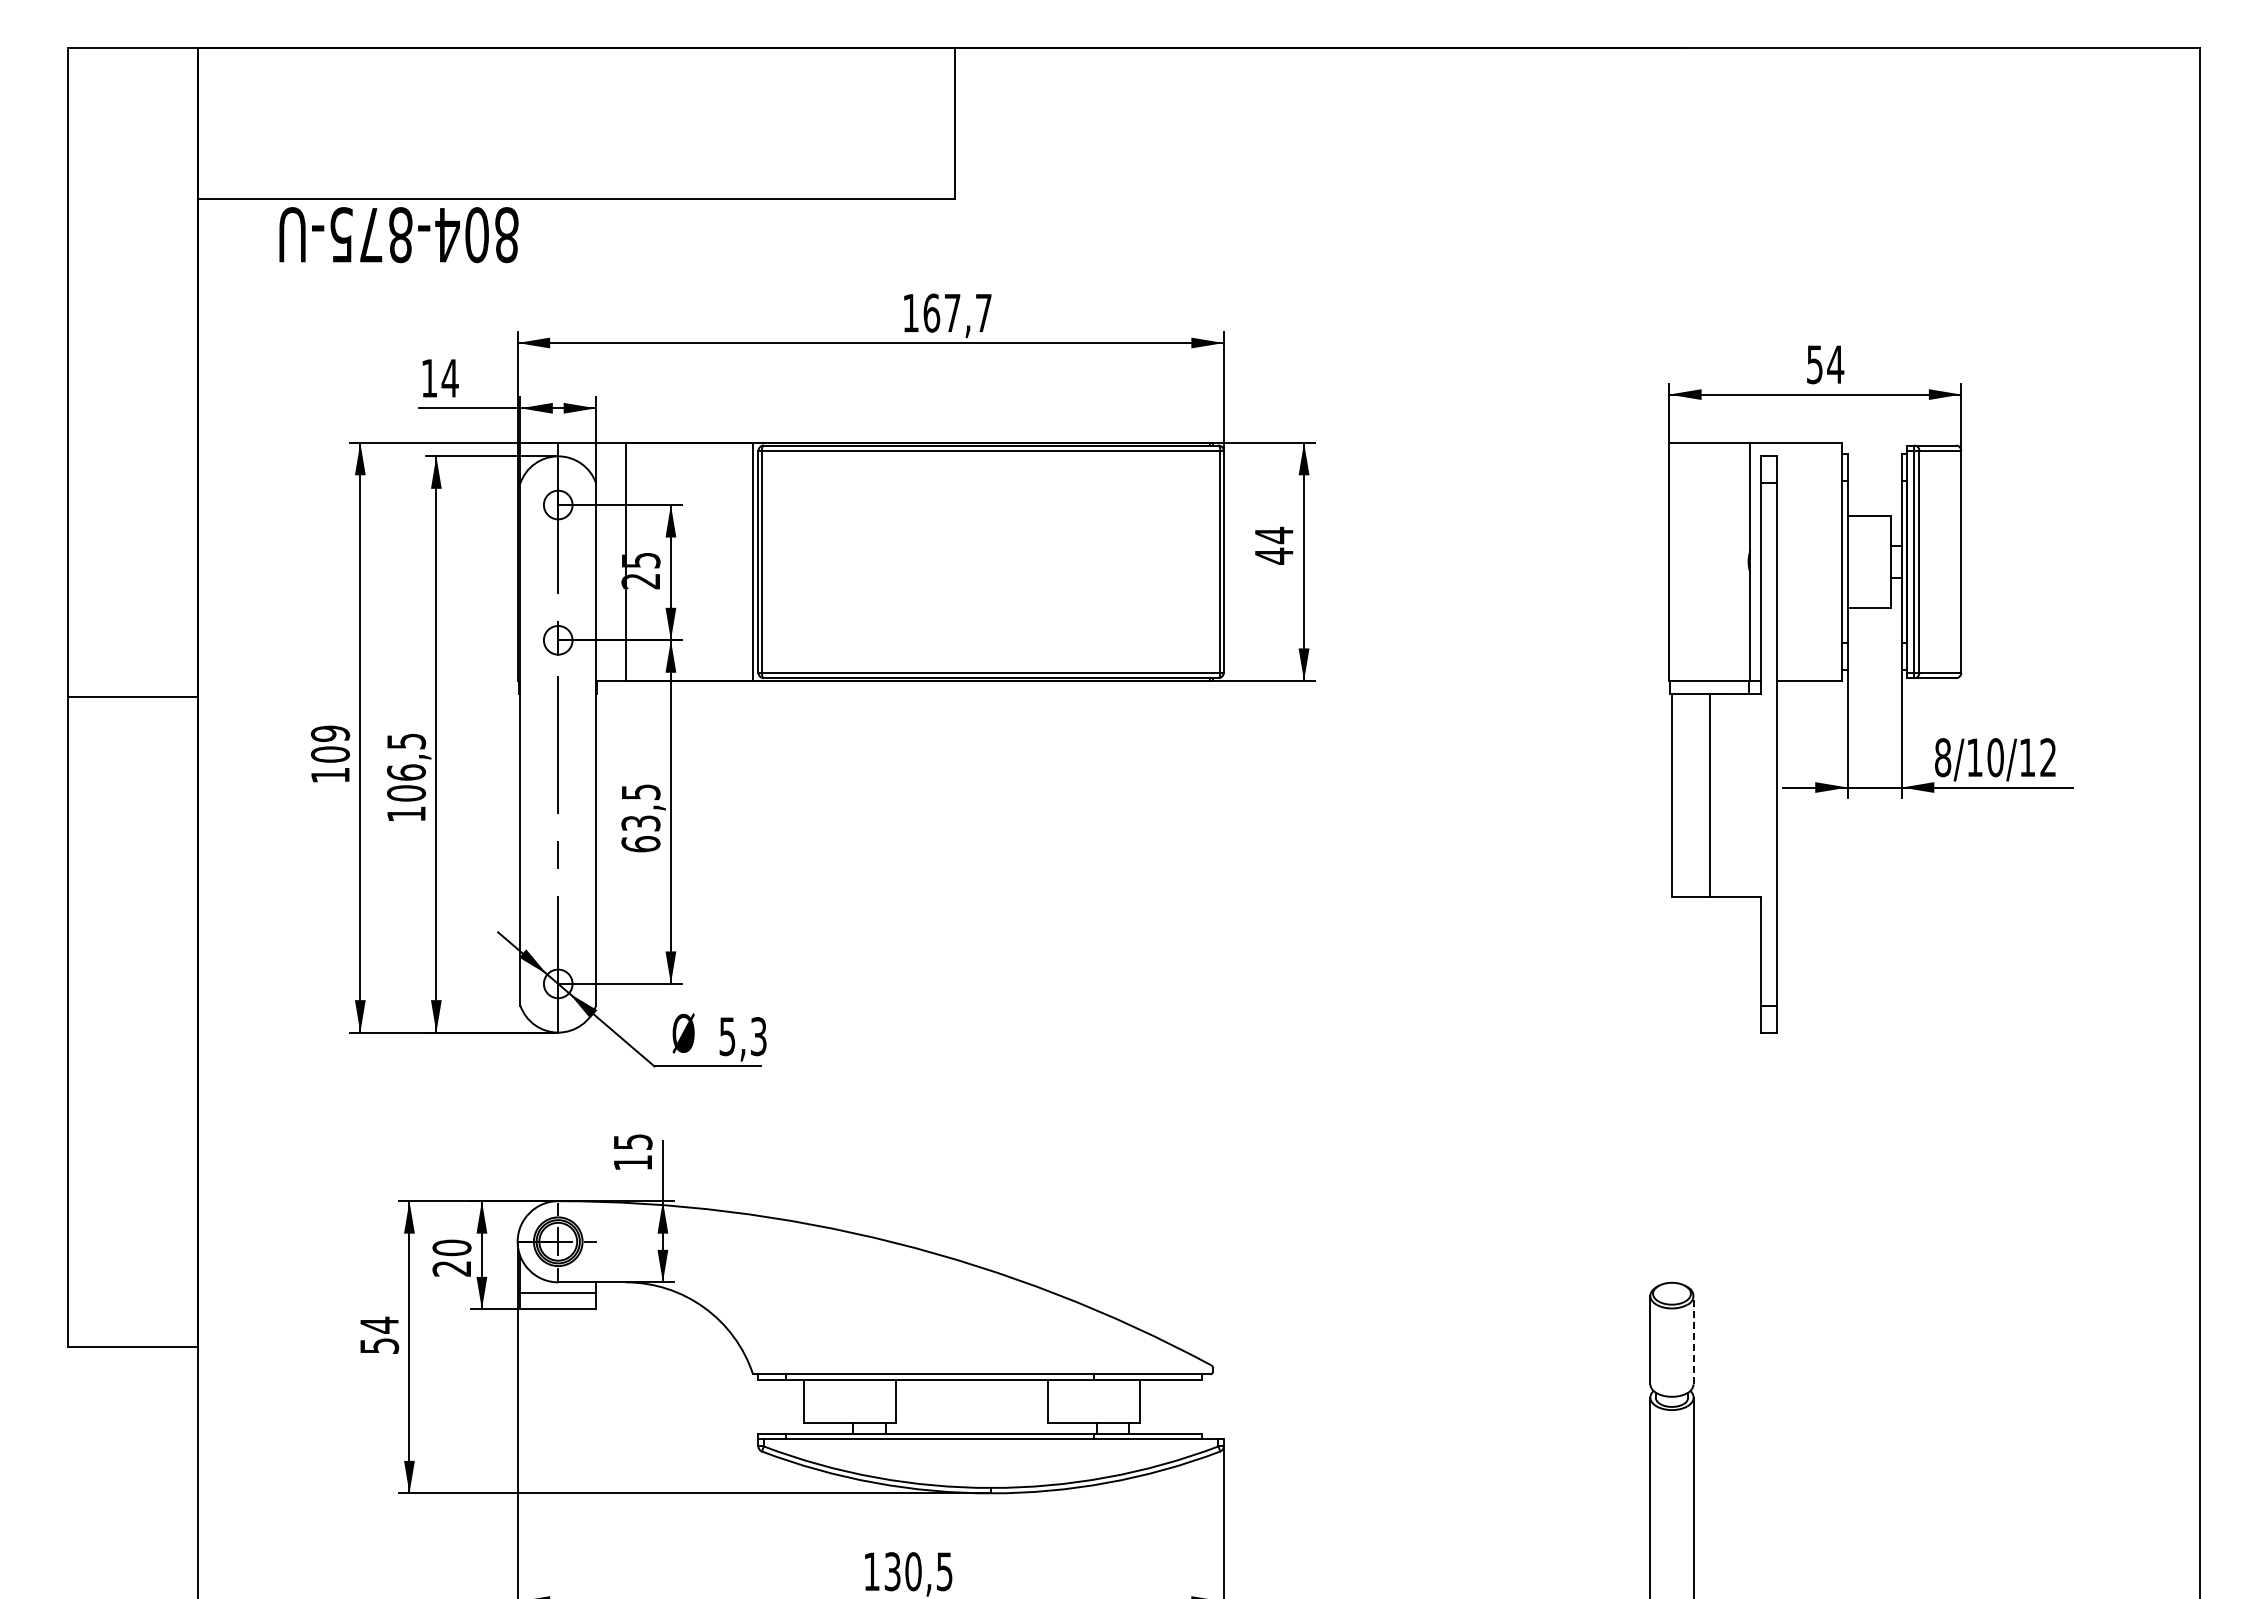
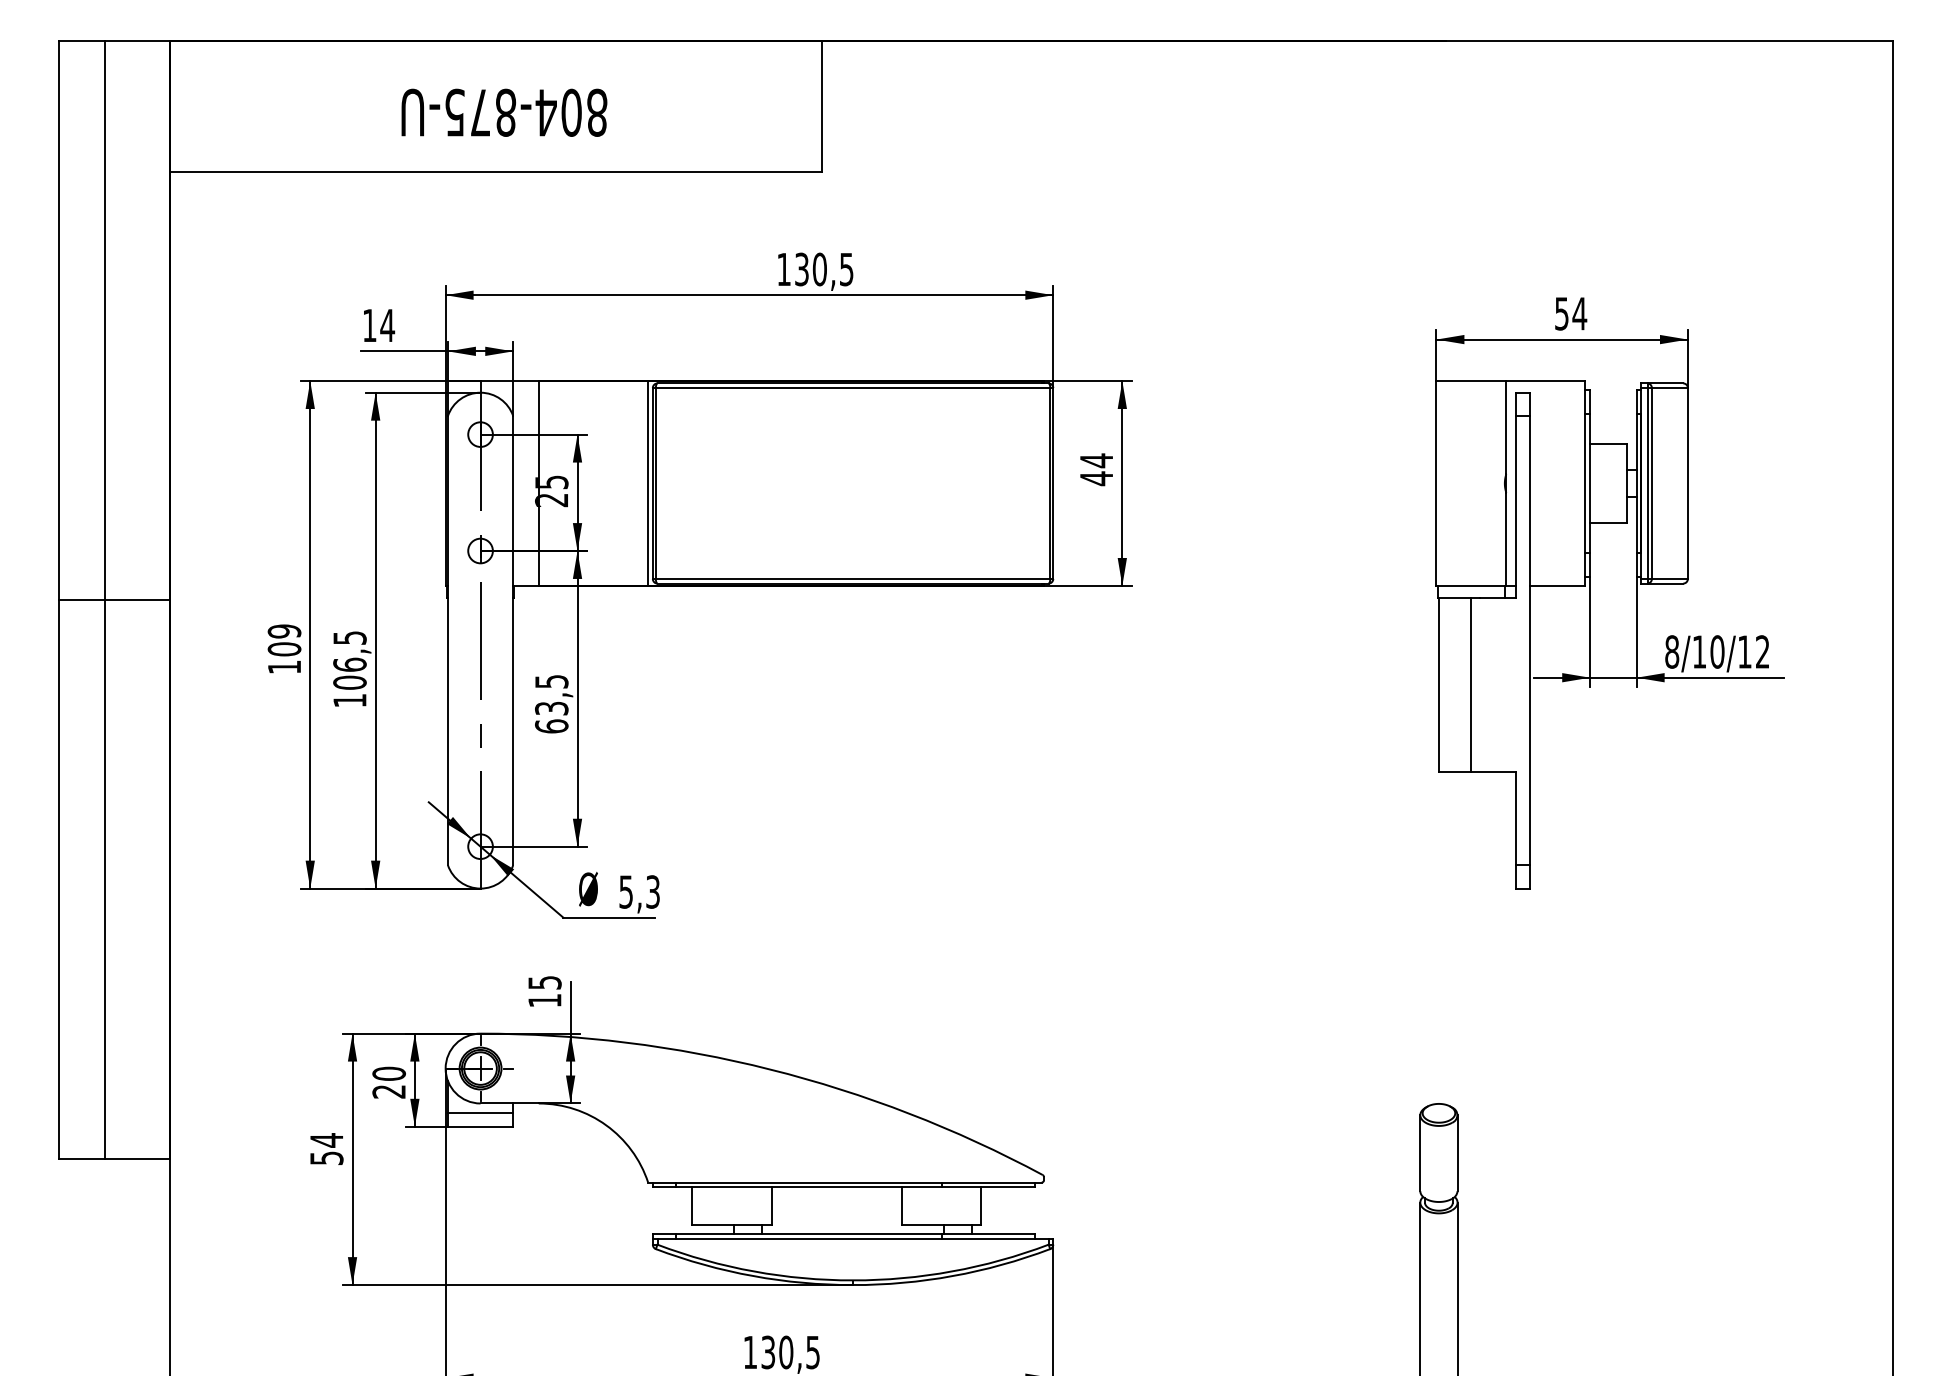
text: (398, 235) -> (504, 113), moved
text: (957, 312) -> (824, 268), 167,7 -> 130,5
line: (122, 696) -> (105, 599), added
line: (1693, 1339) -> (1457, 1152), dashed -> solid

